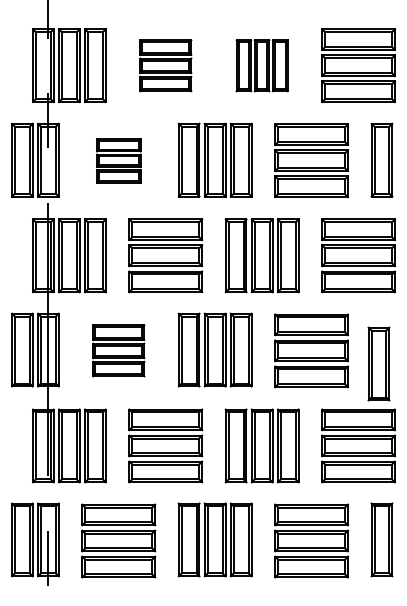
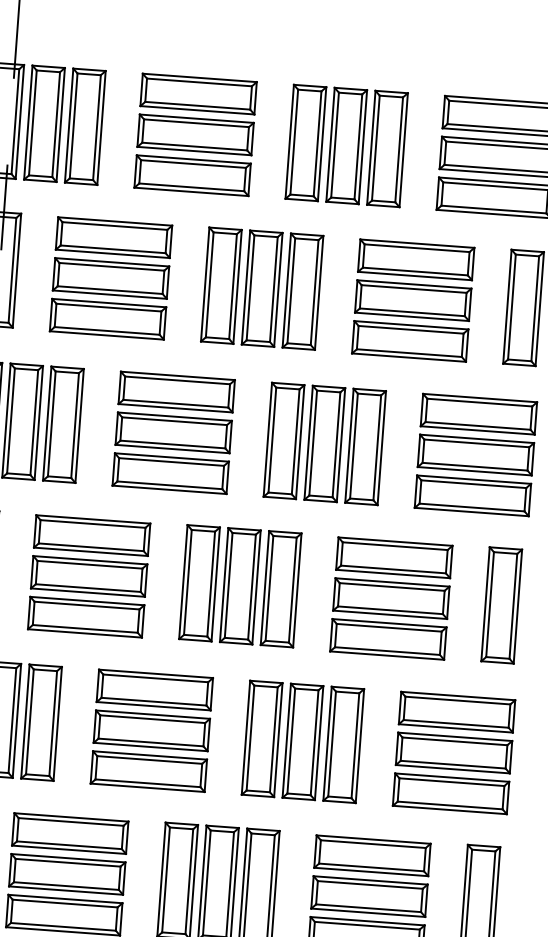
part: (165, 65) -> (195, 134), size x1.43
part: (261, 65) -> (345, 145), size x1.43
part: (118, 160) -> (110, 278), size x1.67
part: (118, 350) -> (88, 575), size x1.43
part: (378, 363) -> (501, 604), moved

